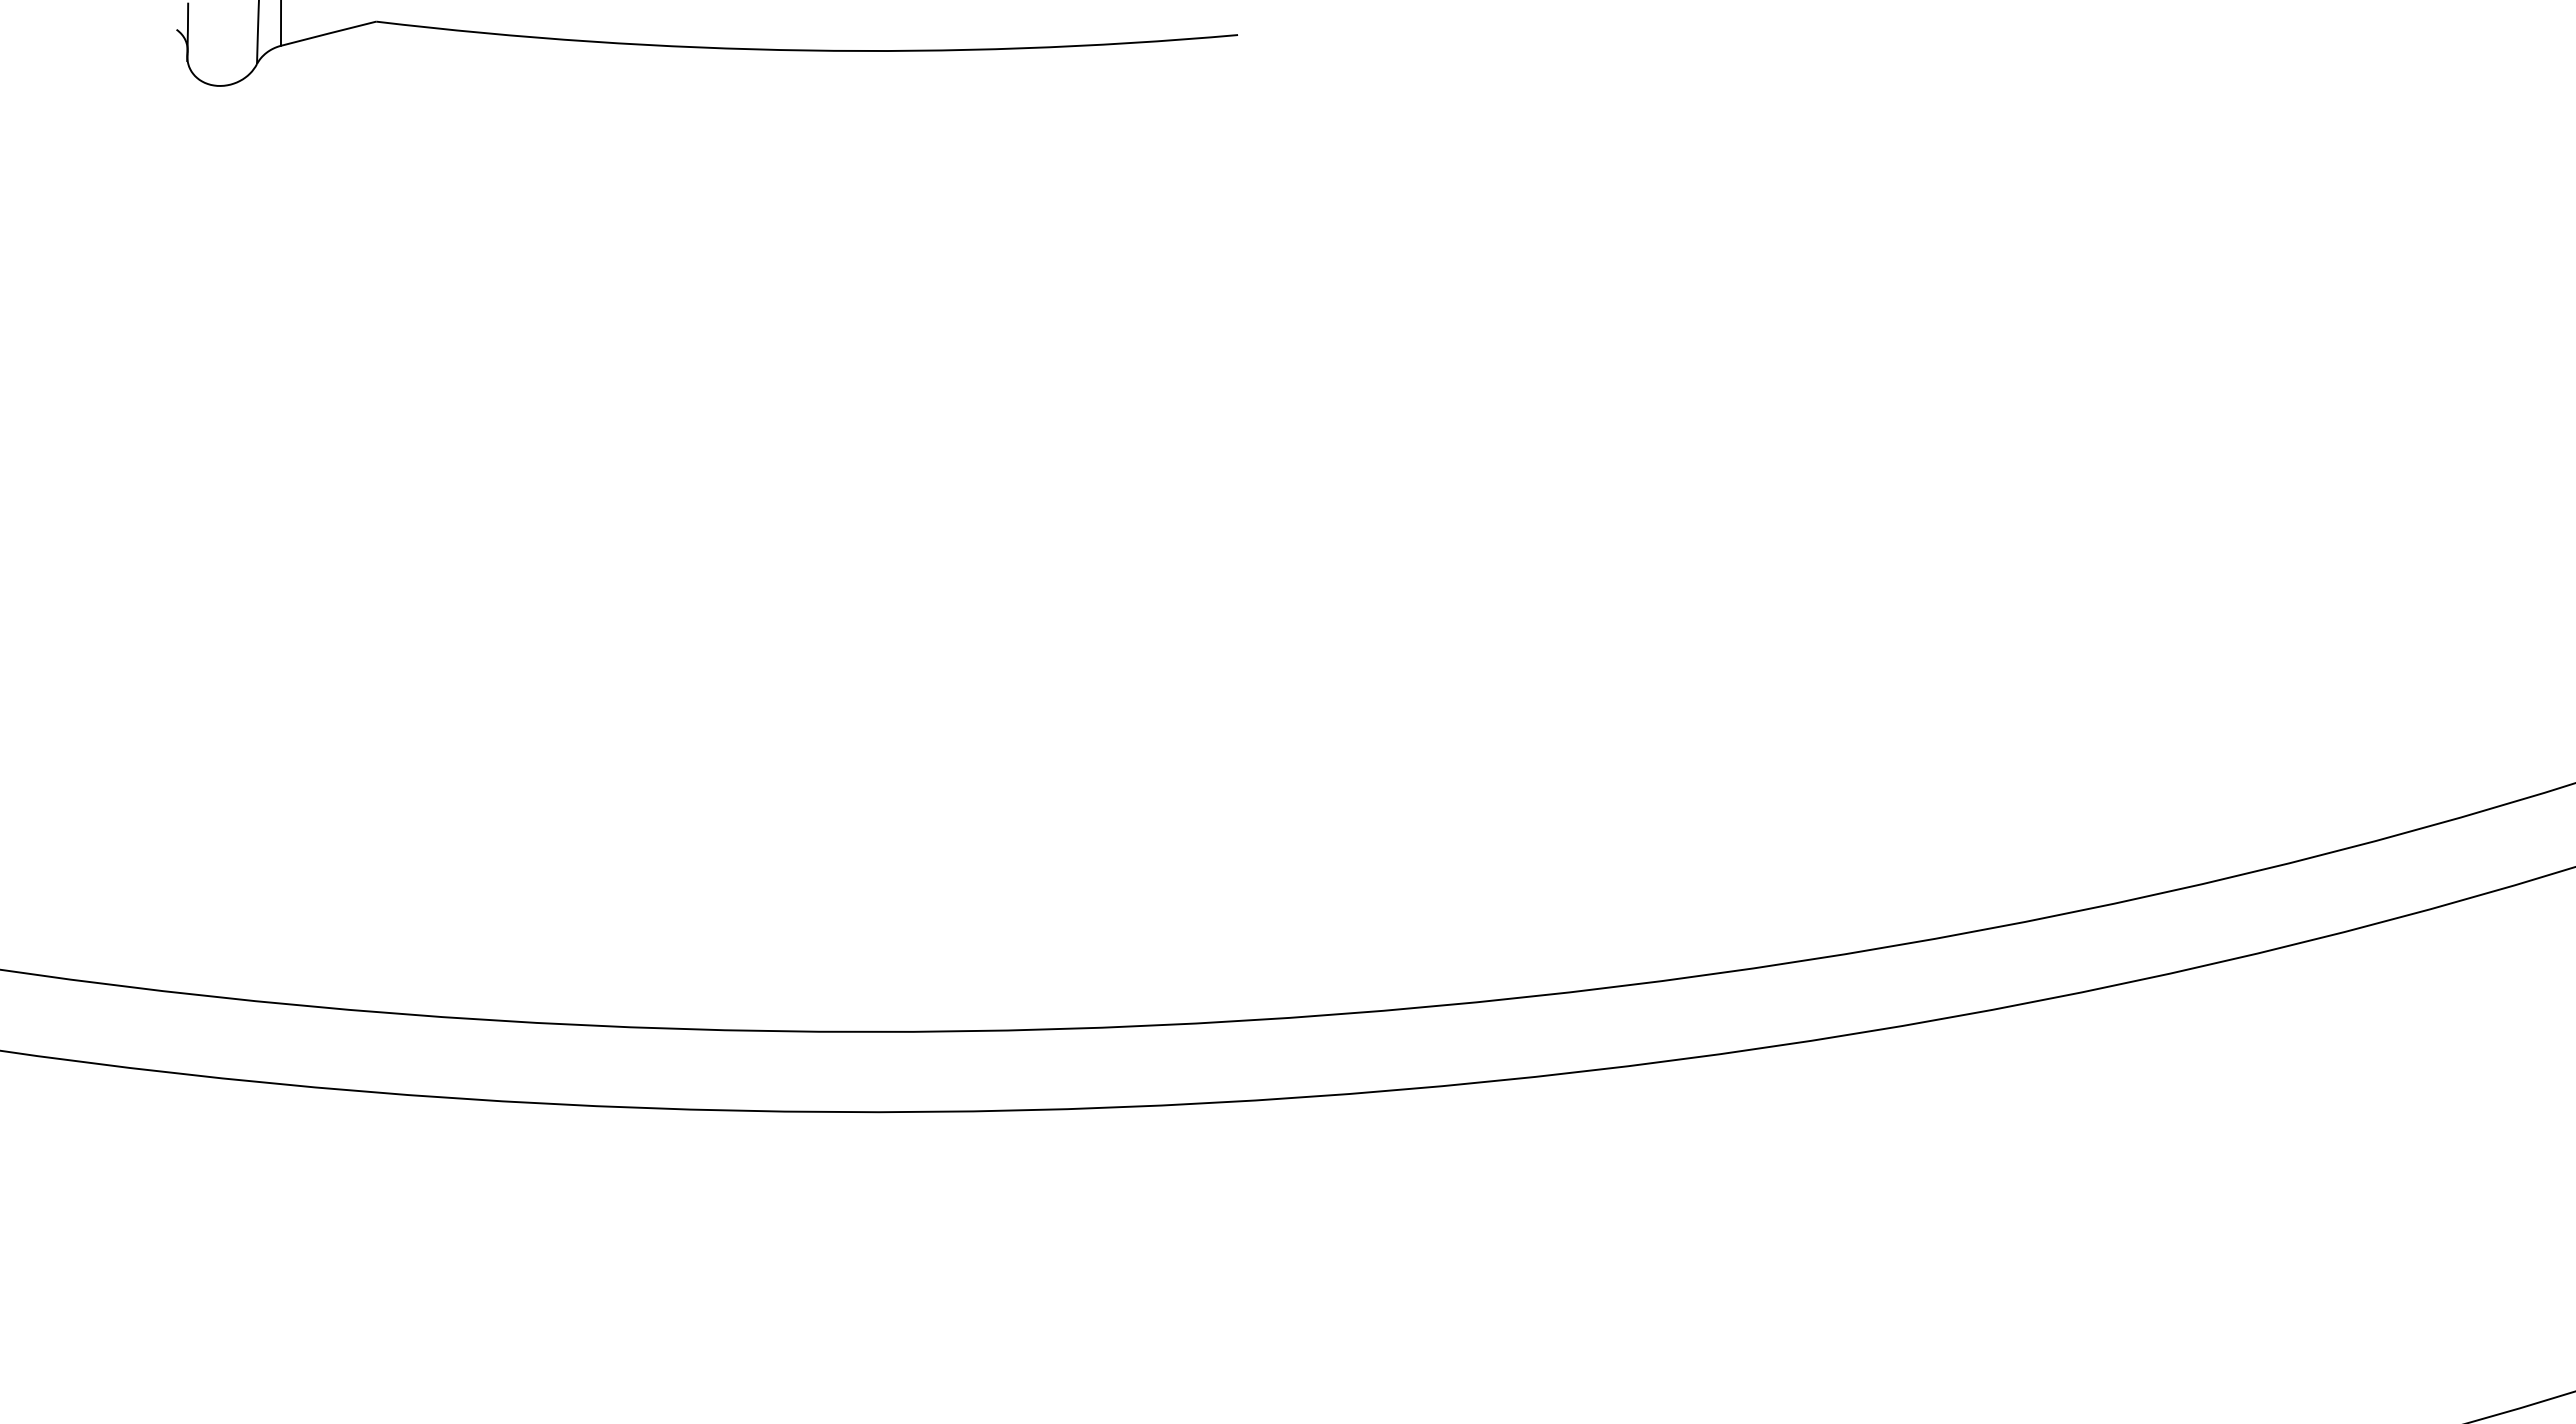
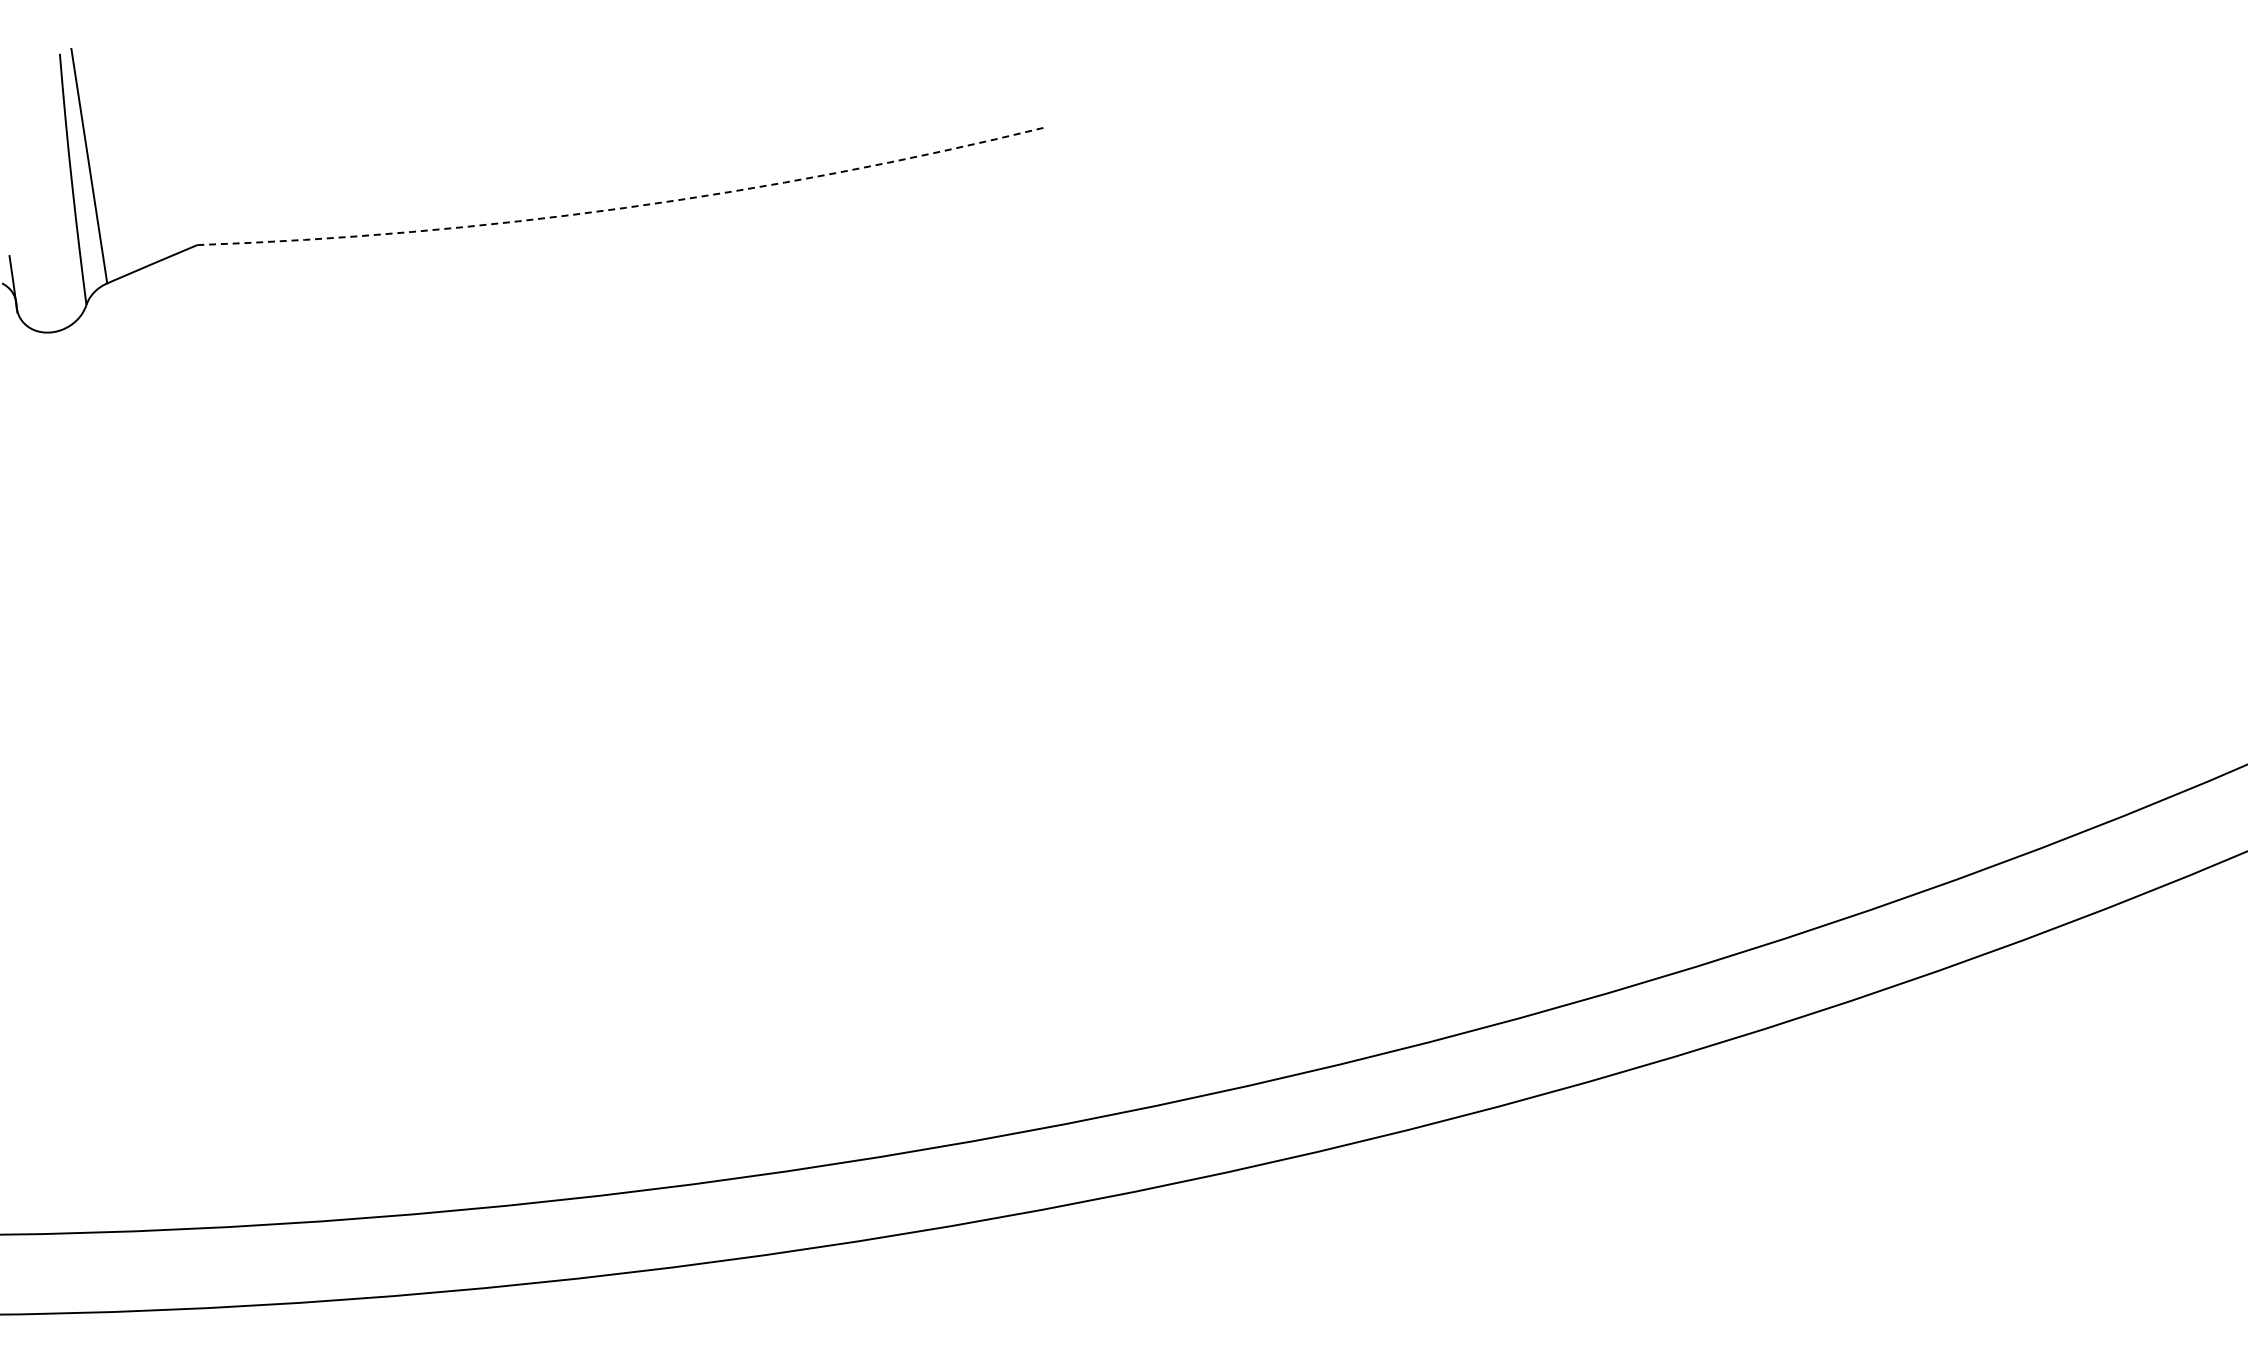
arc: (806, 50) -> (624, 207), solid -> dashed

